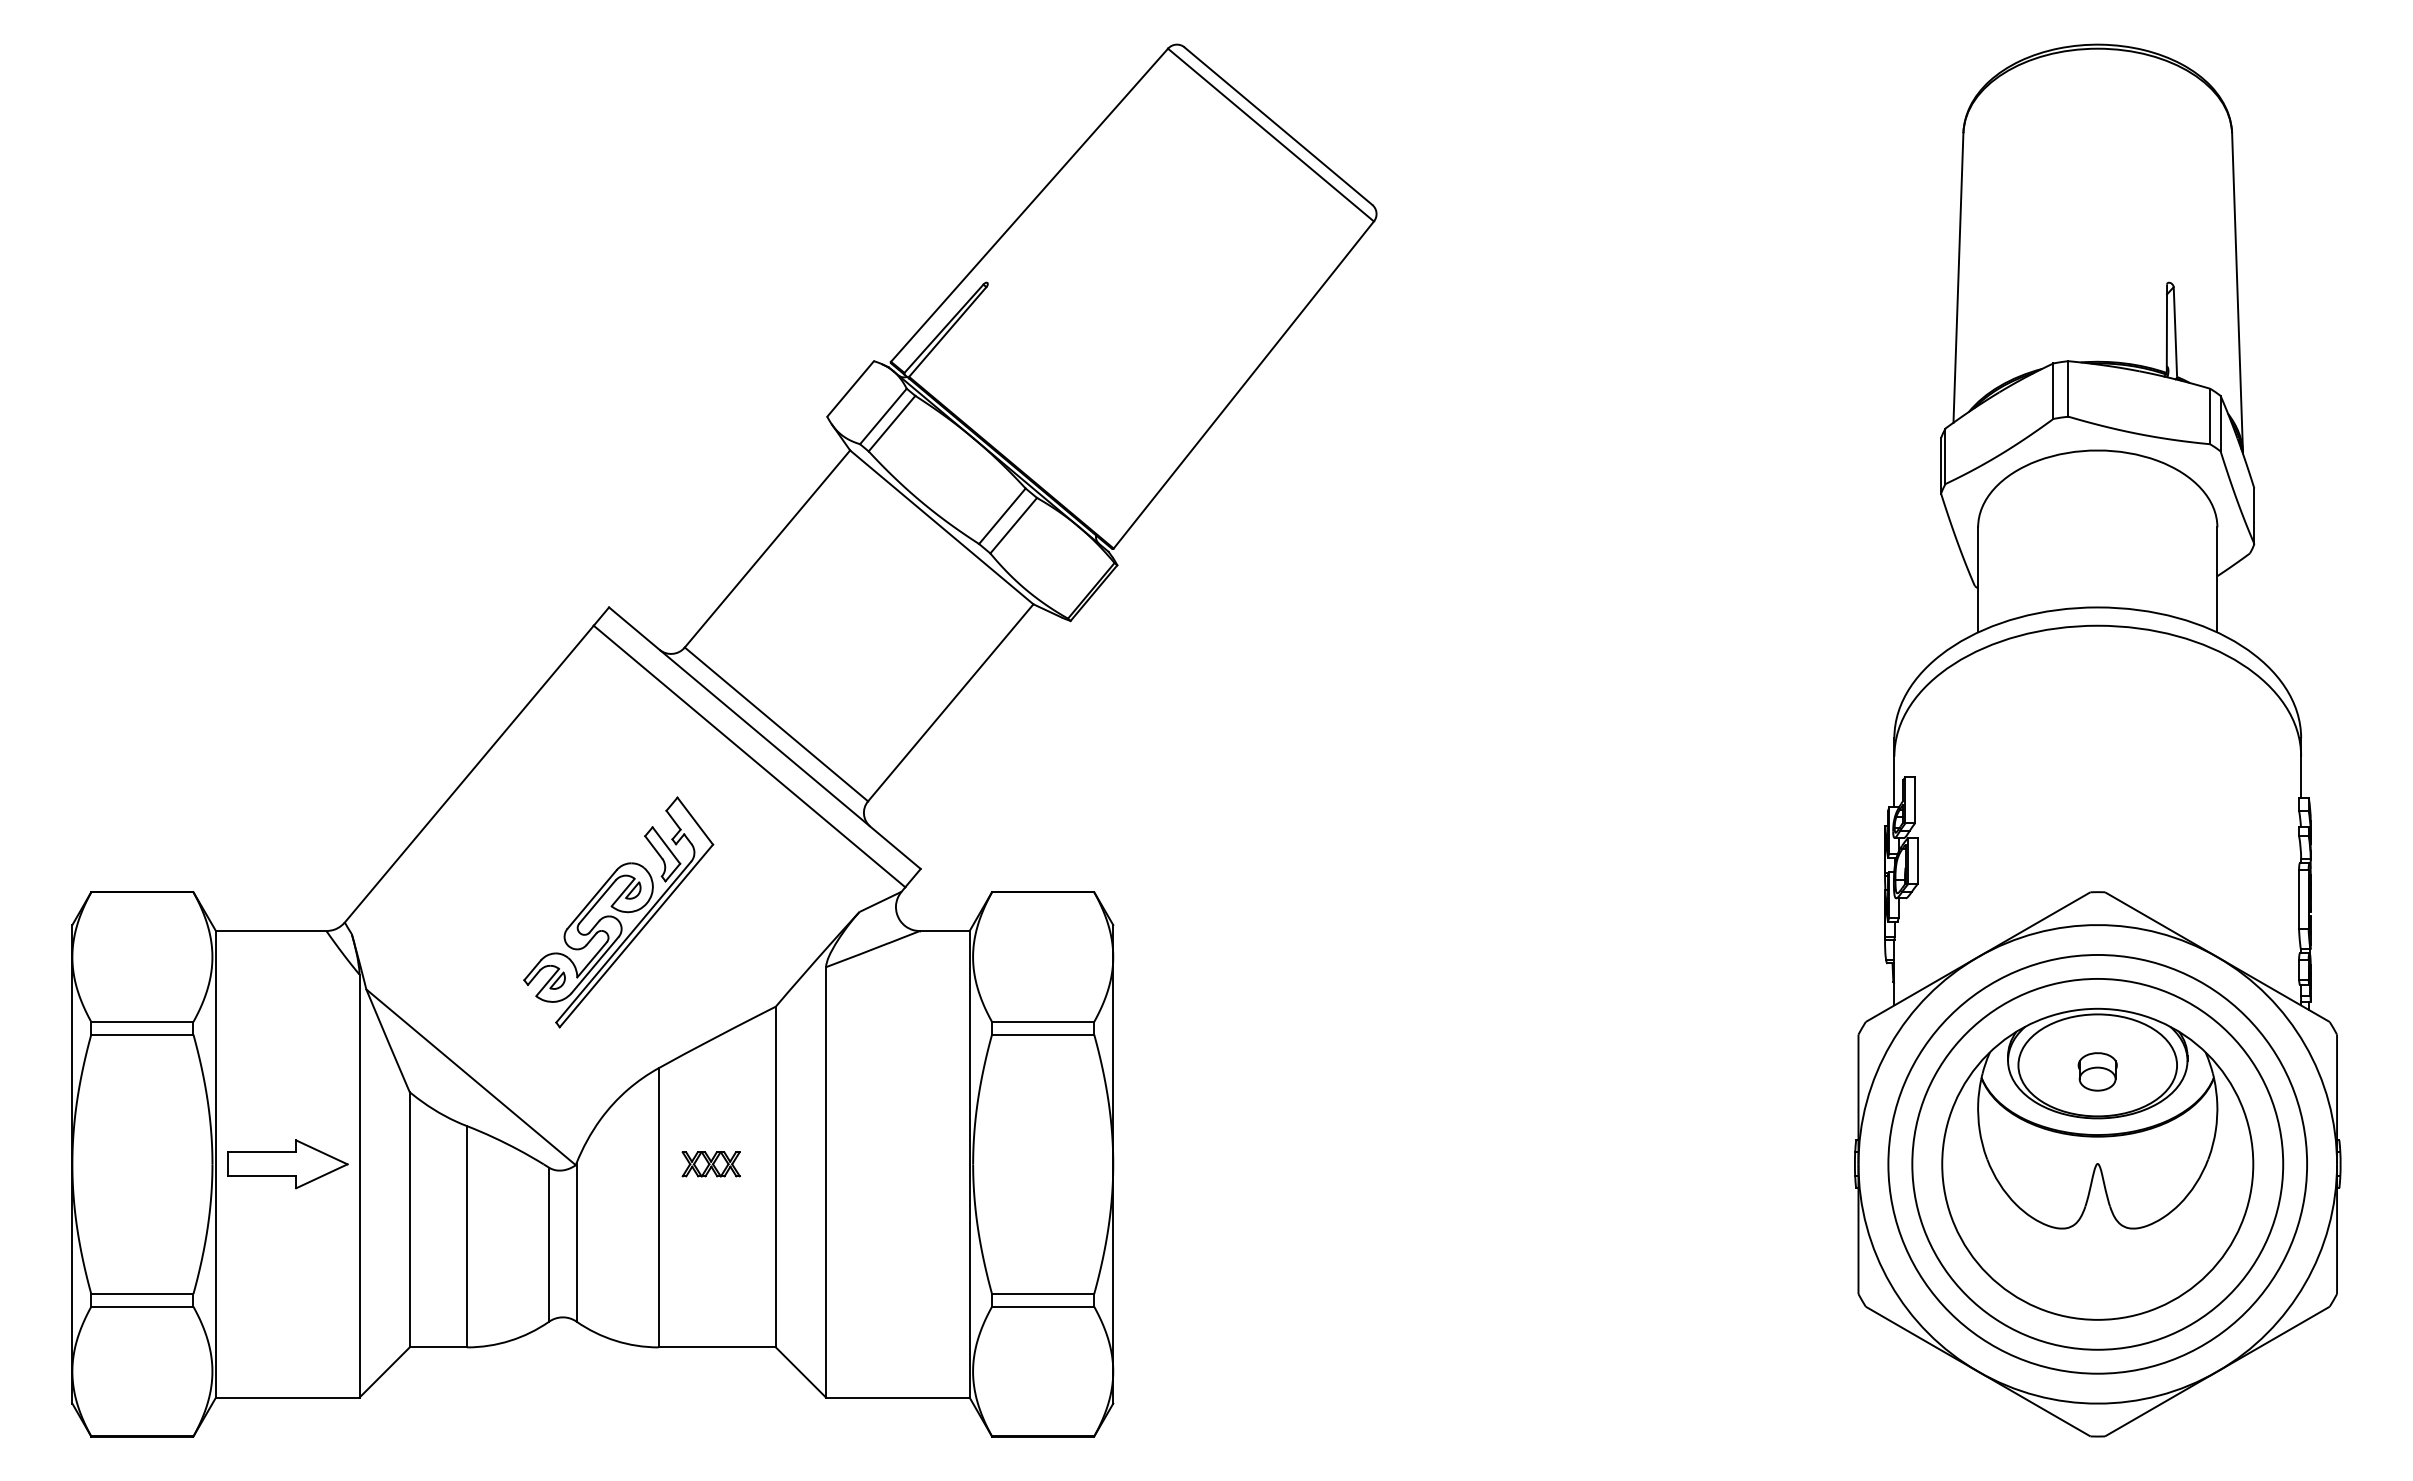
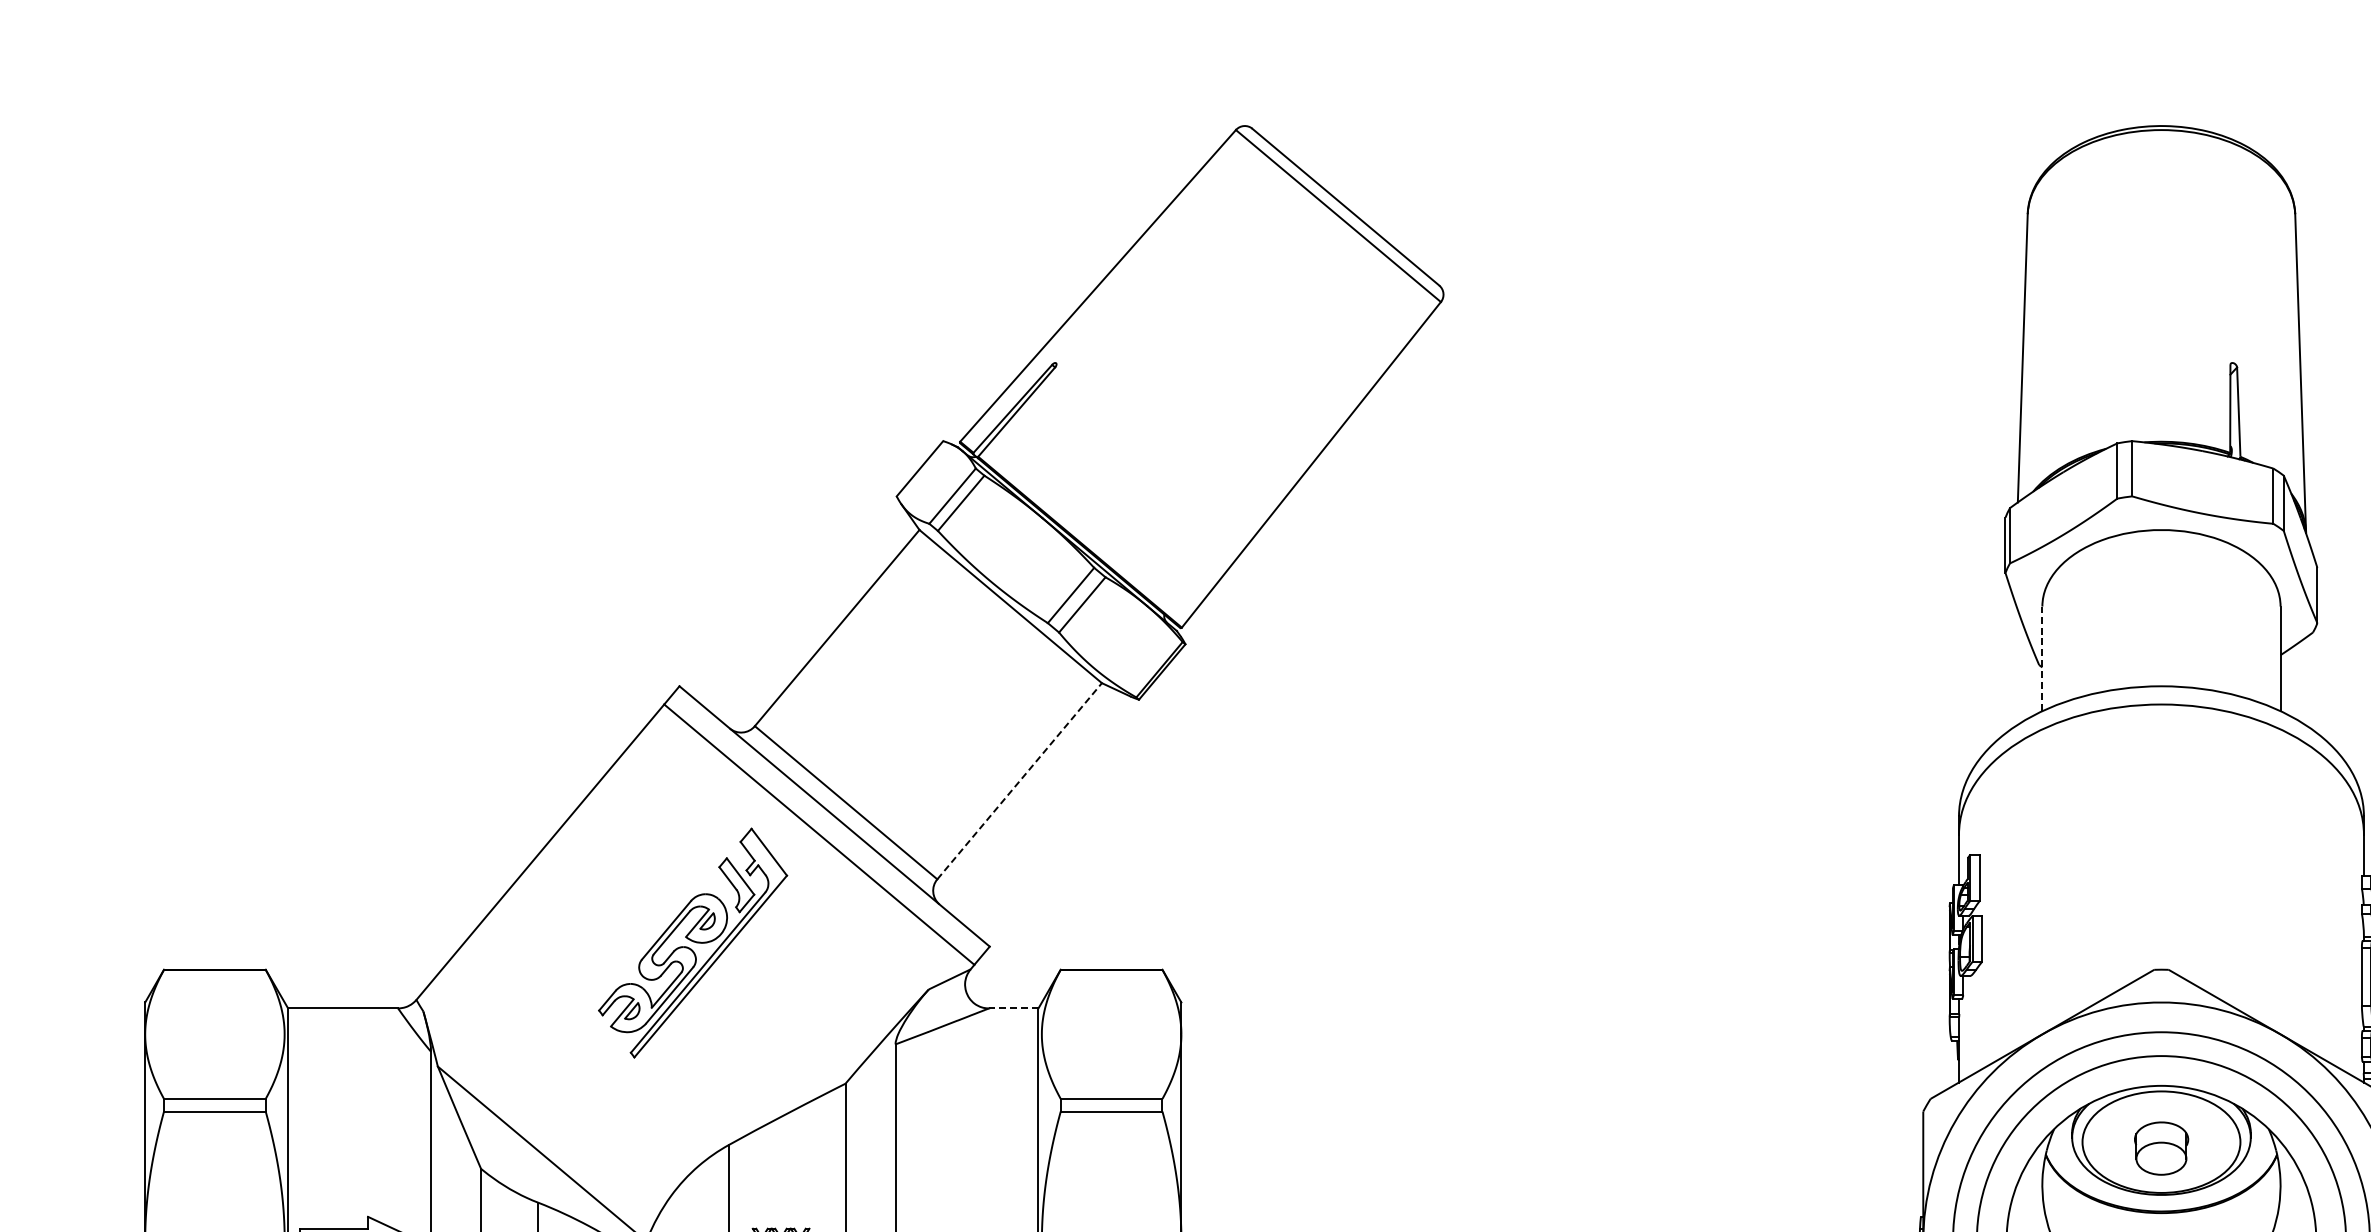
line: (1978, 579) -> (2042, 658), solid -> dashed
line: (950, 702) -> (1019, 780), solid -> dashed
part: (618, 912) -> (692, 943), moved
line: (944, 931) -> (1013, 1008), solid -> dashed
part: (2097, 1071) -> (2161, 1148), size x1.4

